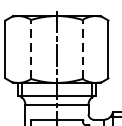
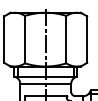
line: (31, 49) -> (25, 39), dashed -> solid
line: (82, 49) -> (66, 39), dashed -> solid

